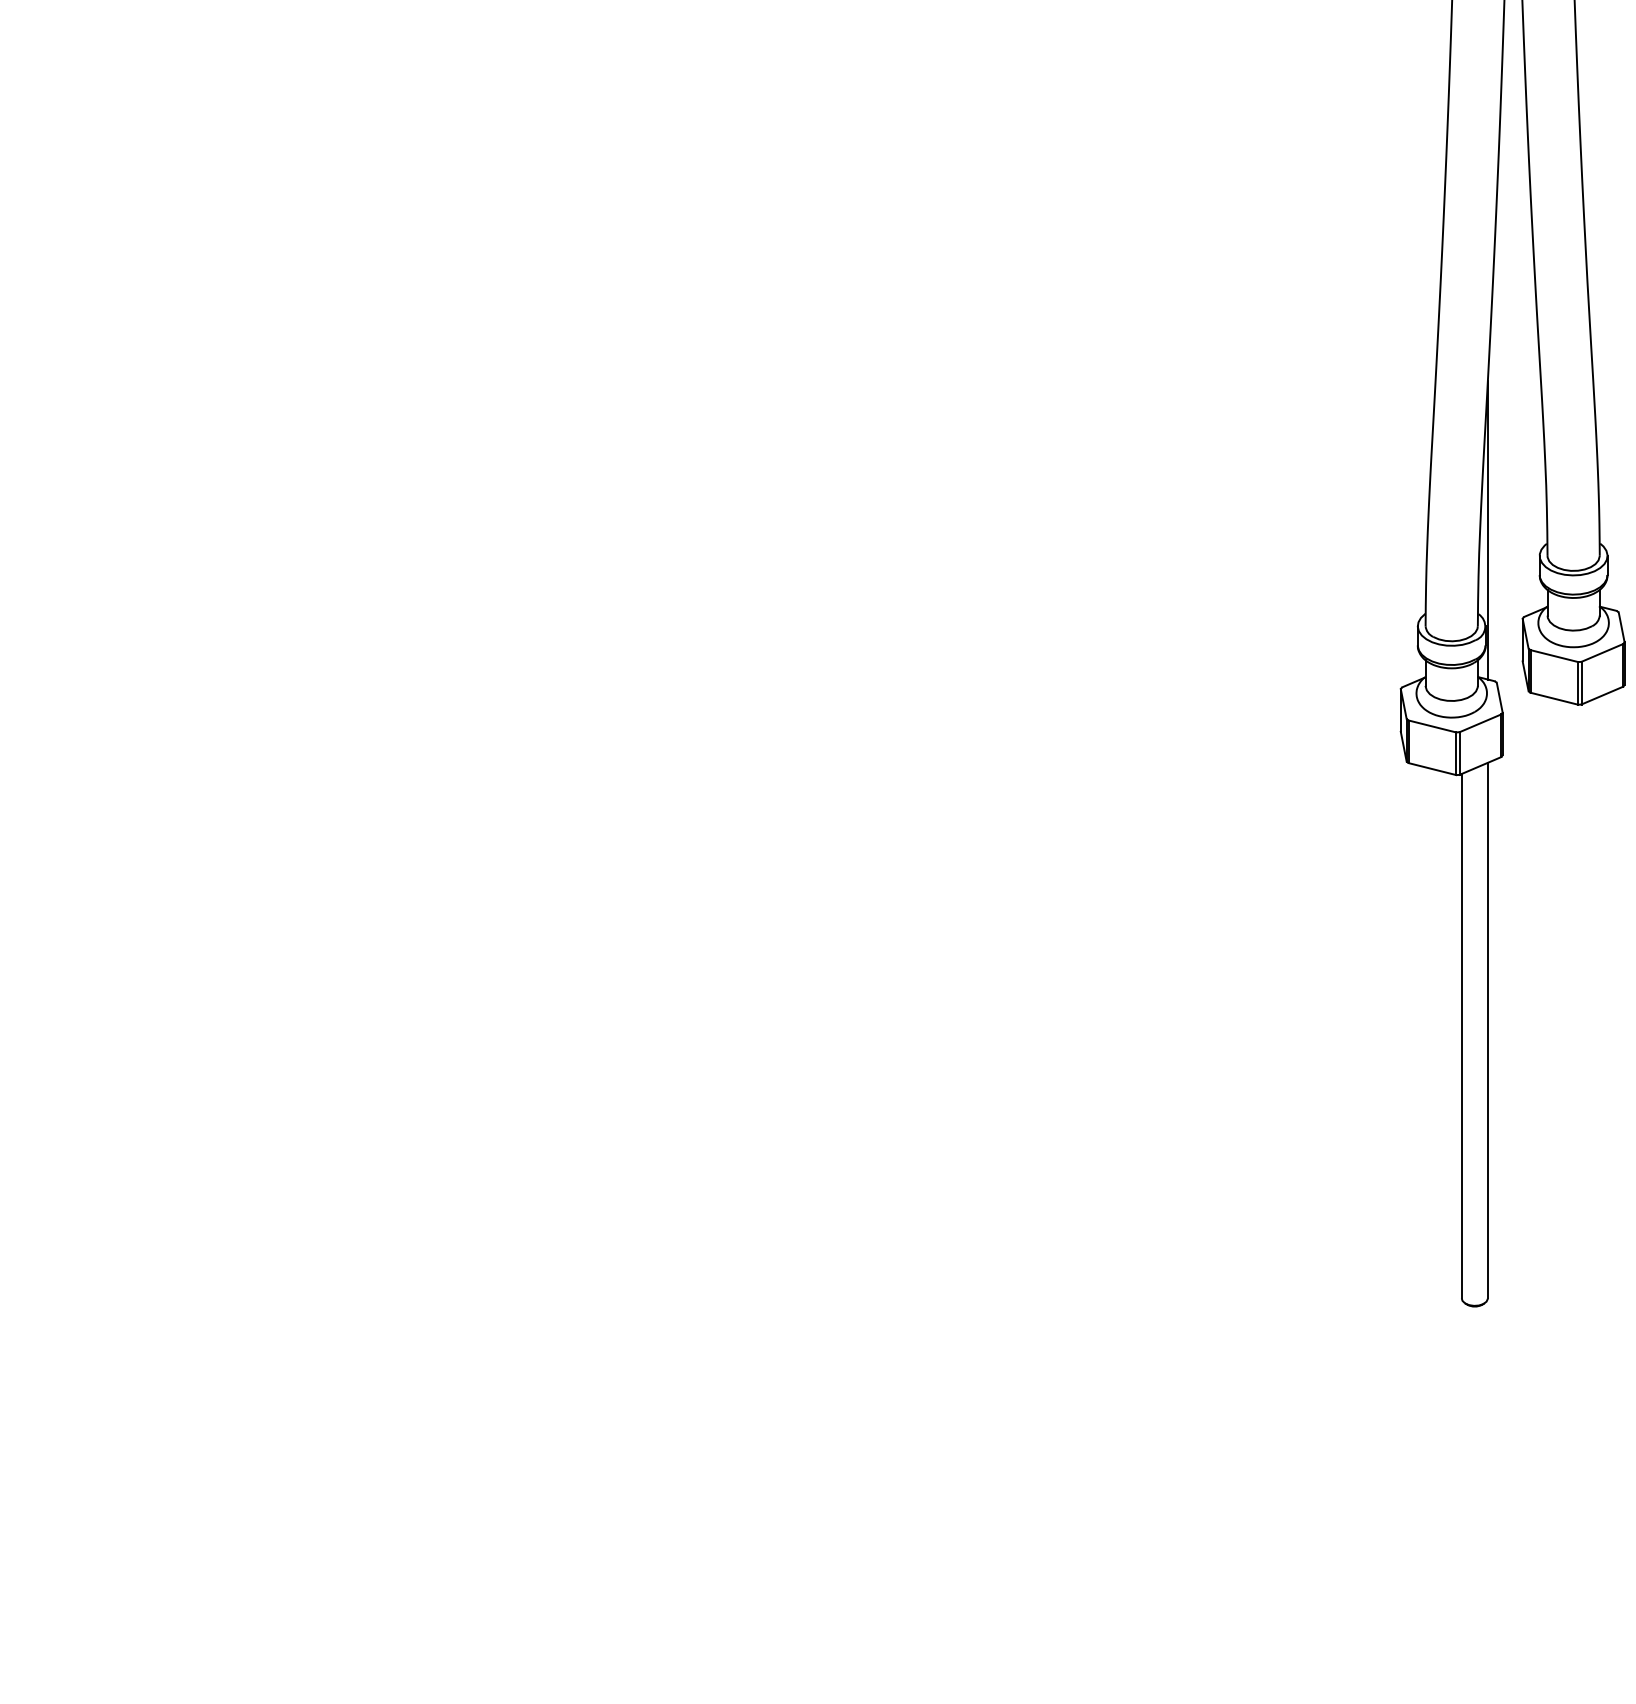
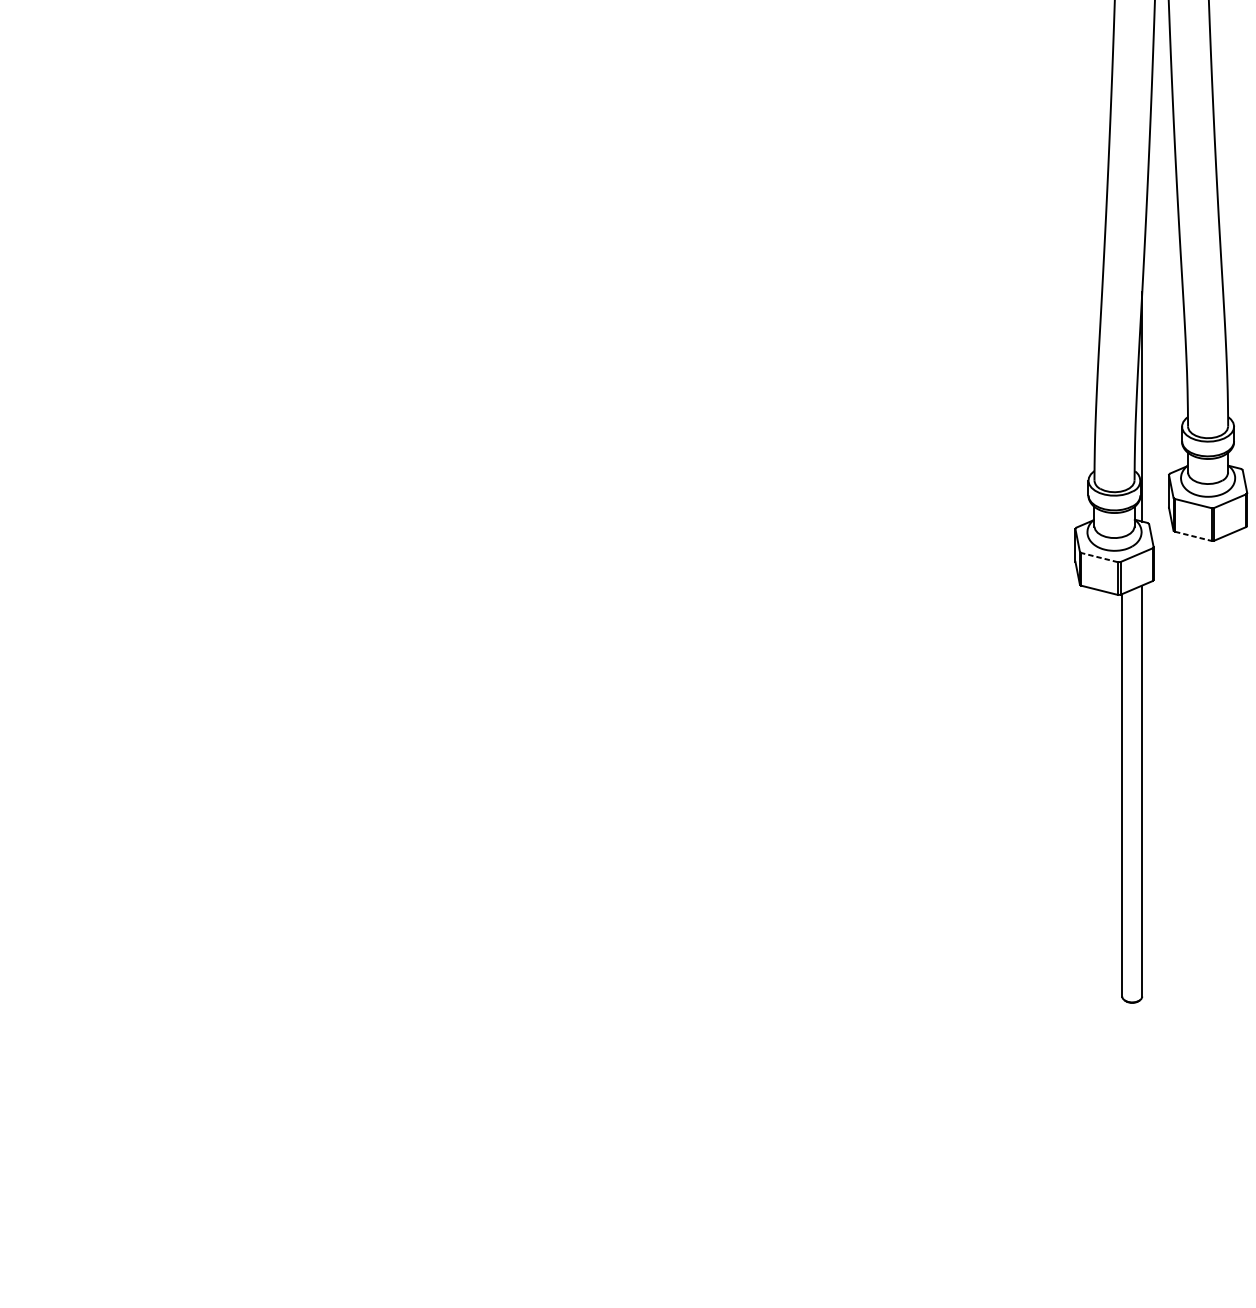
line: (1554, 698) -> (1193, 536), solid -> dashed
line: (1432, 726) -> (1099, 557), solid -> dashed

